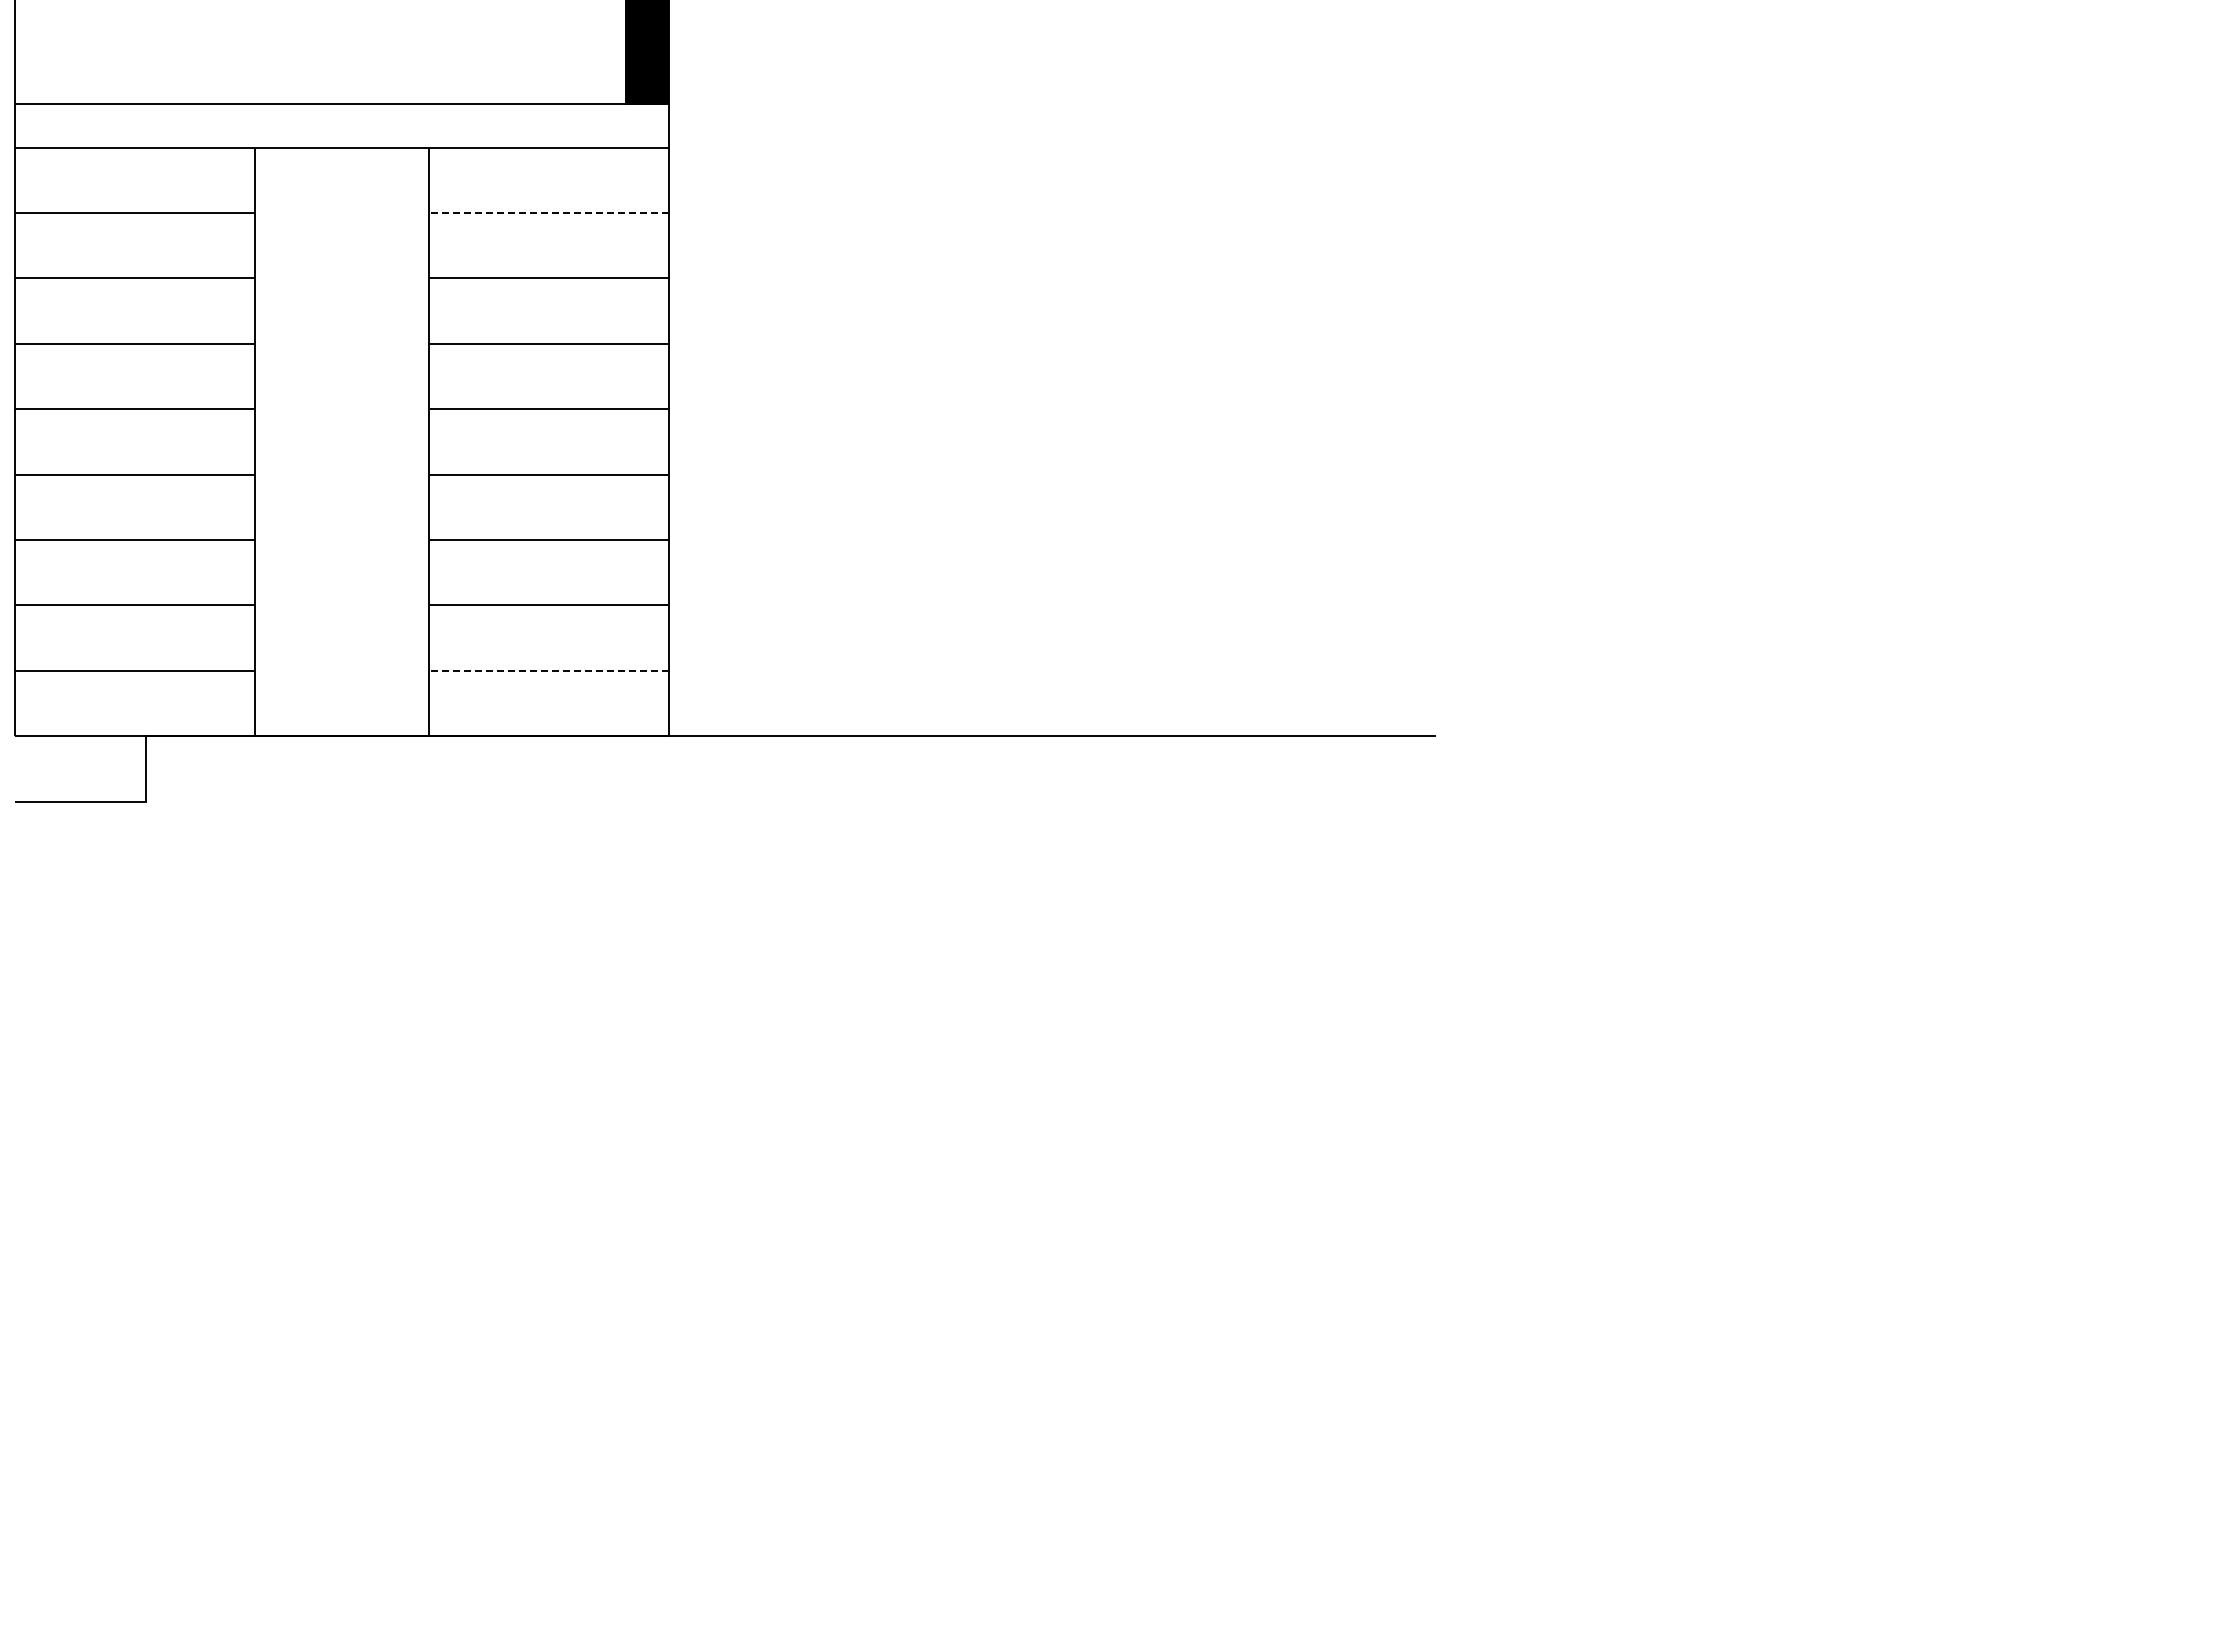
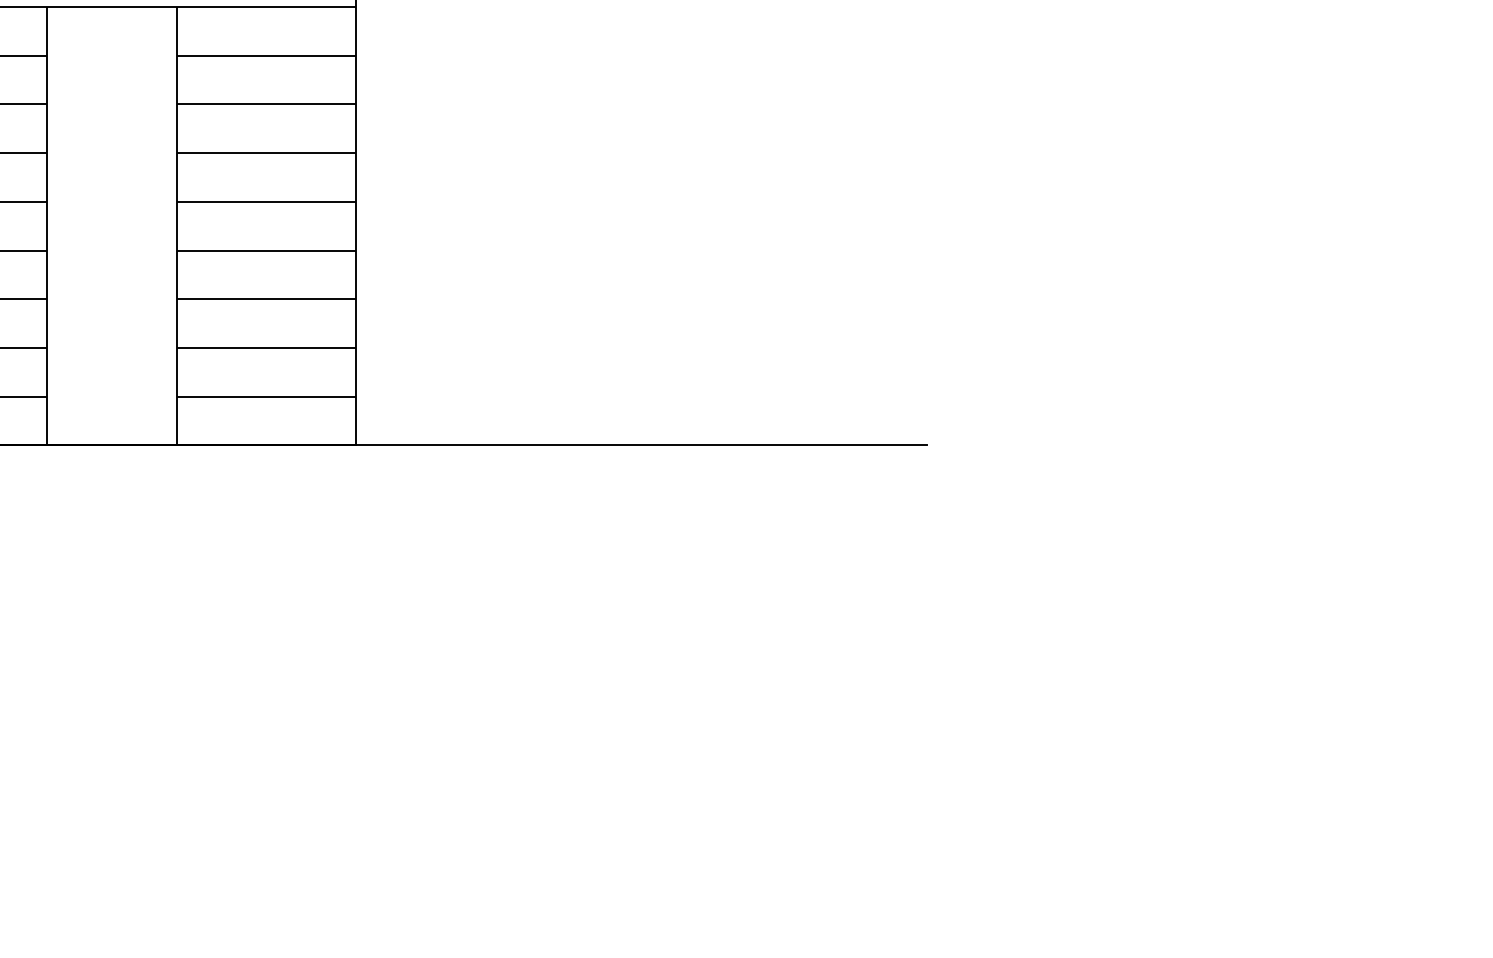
line: (549, 212) -> (266, 55), dashed -> solid
line: (549, 670) -> (266, 396), dashed -> solid

